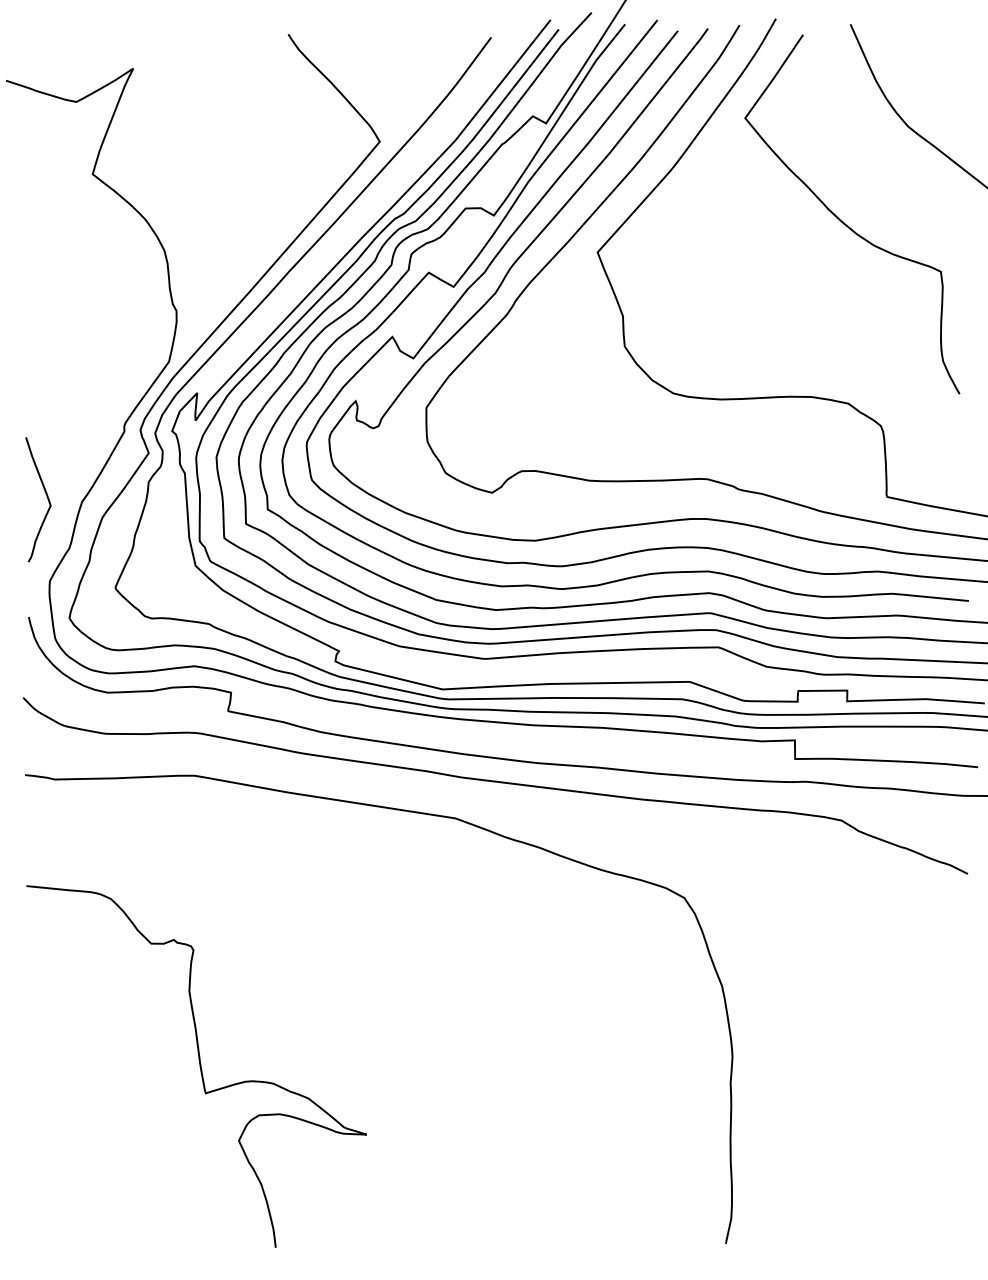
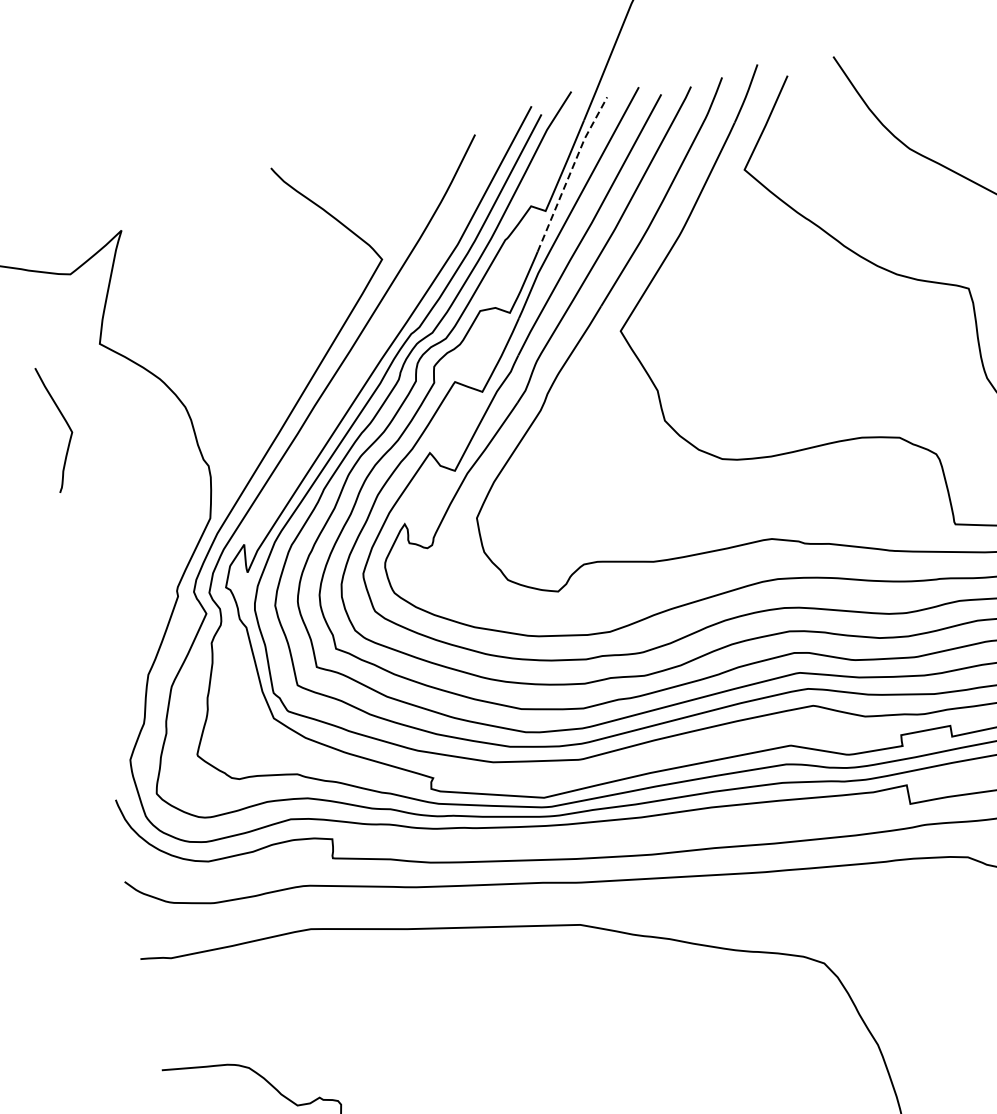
line: (577, 90) -> (571, 172), solid -> dashed
curve: (46, 496) -> (66, 423), moved

